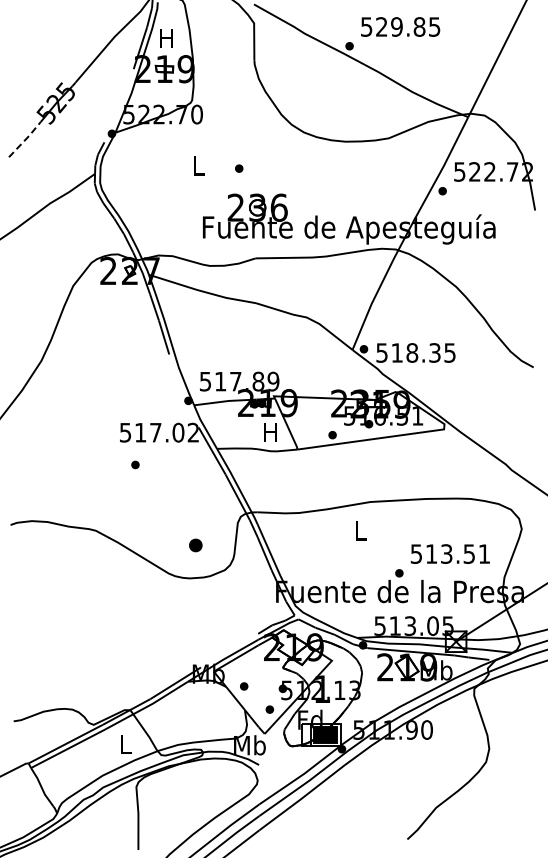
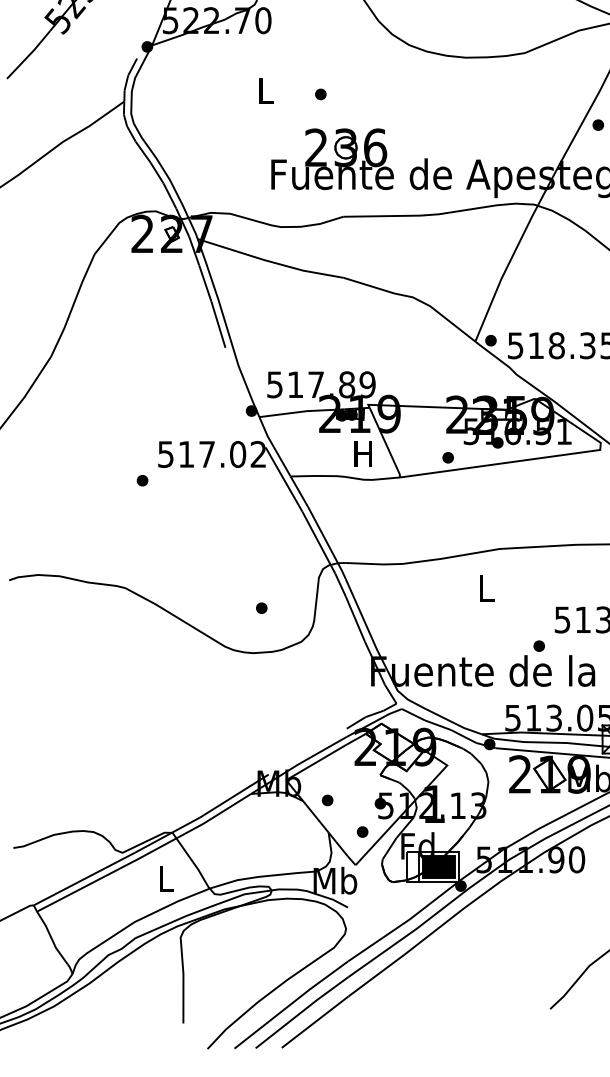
line: (25, 139) -> (29, 54), dashed -> solid
part: (135, 464) -> (142, 480), moved
part: (195, 545) -> (261, 608), size x0.62

